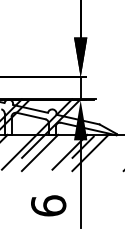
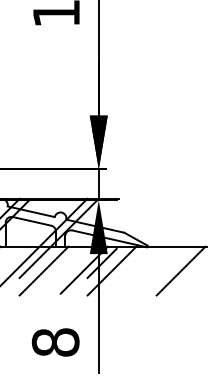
text: (48, 205) -> (55, 342), 6 -> 8

